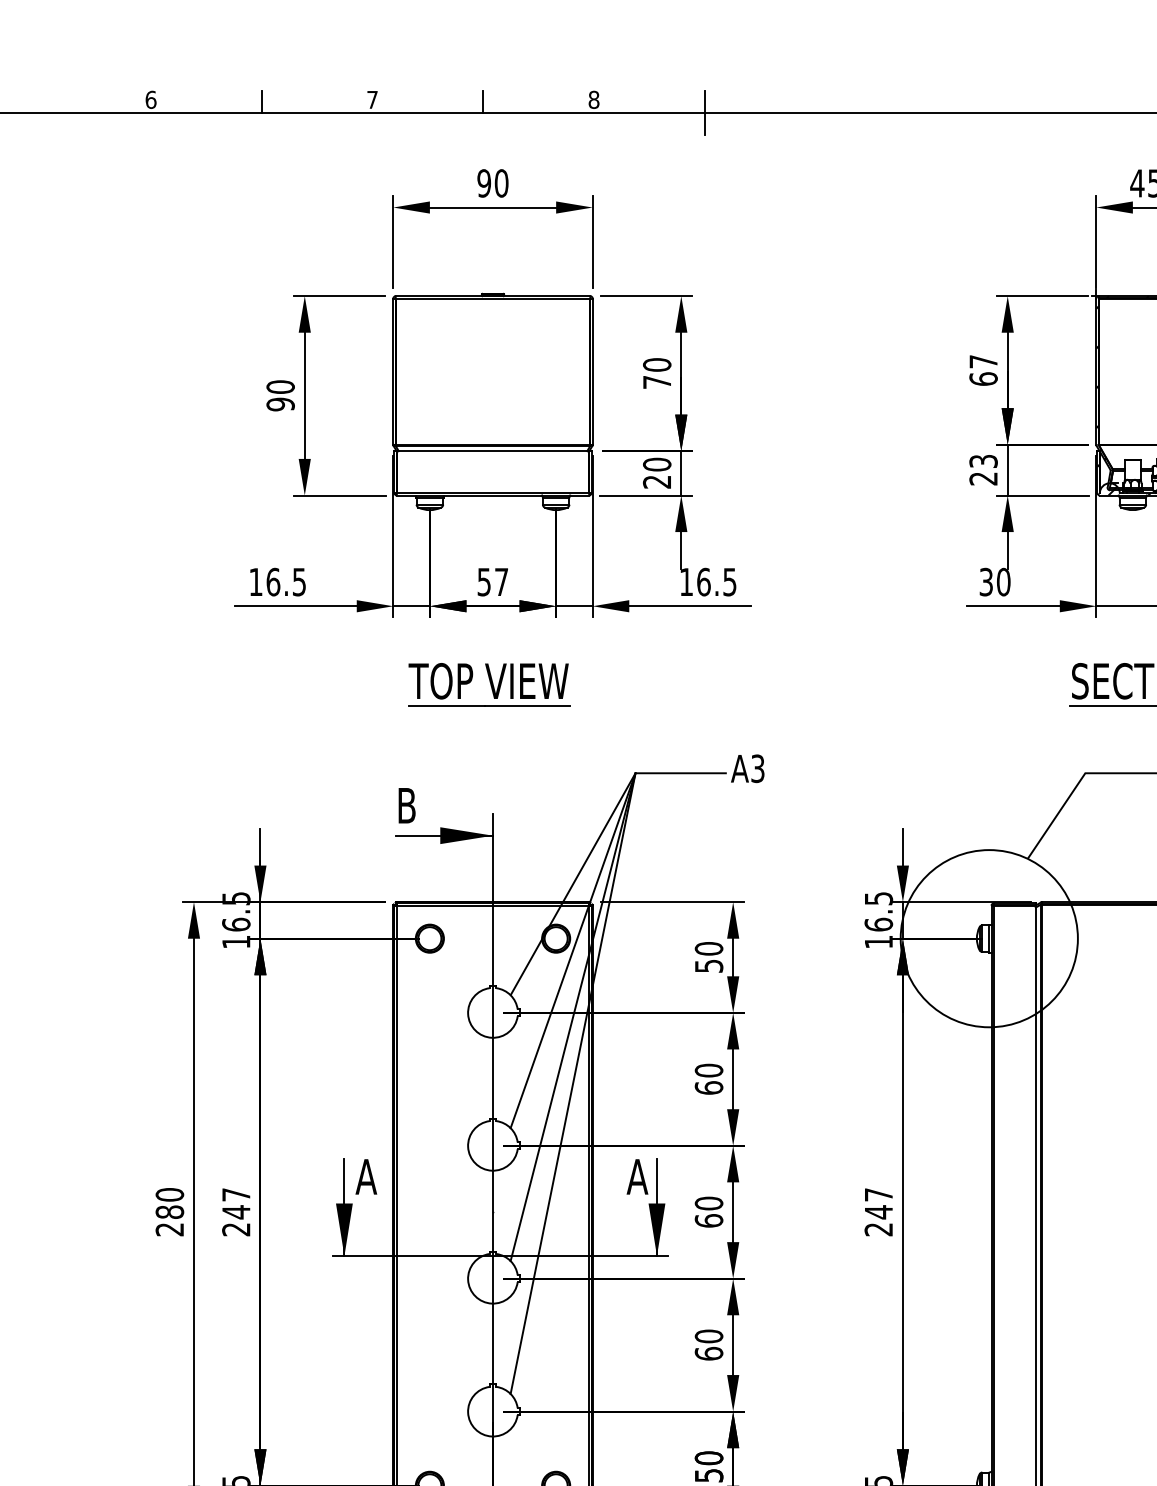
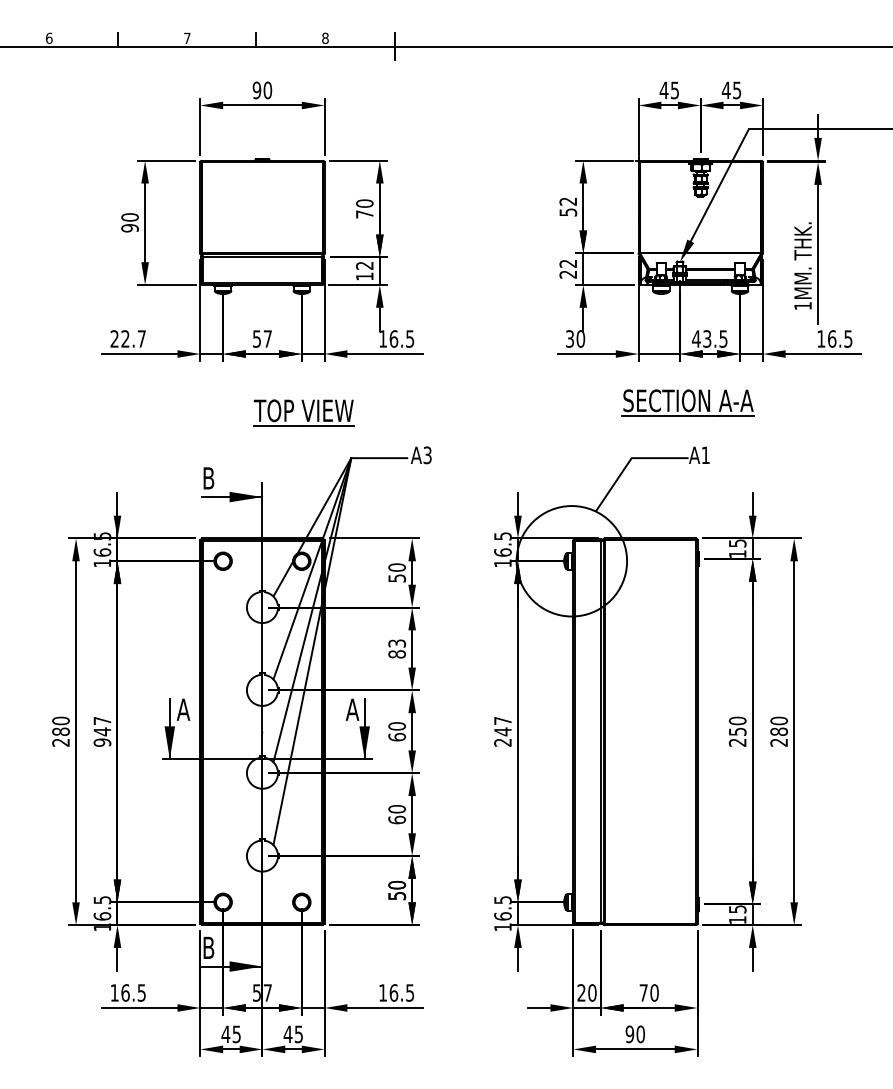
text: (983, 369) -> (568, 206), 67 -> 52
text: (983, 461) -> (568, 263), 23 -> 22
text: (656, 472) -> (364, 270), 20 -> 12
text: (276, 581) -> (127, 338), 16.5 -> 22.7
part: (488, 683) -> (303, 412), moved
text: (709, 1078) -> (397, 648), 60 -> 83
text: (236, 1229) -> (102, 742), 247 -> 947

